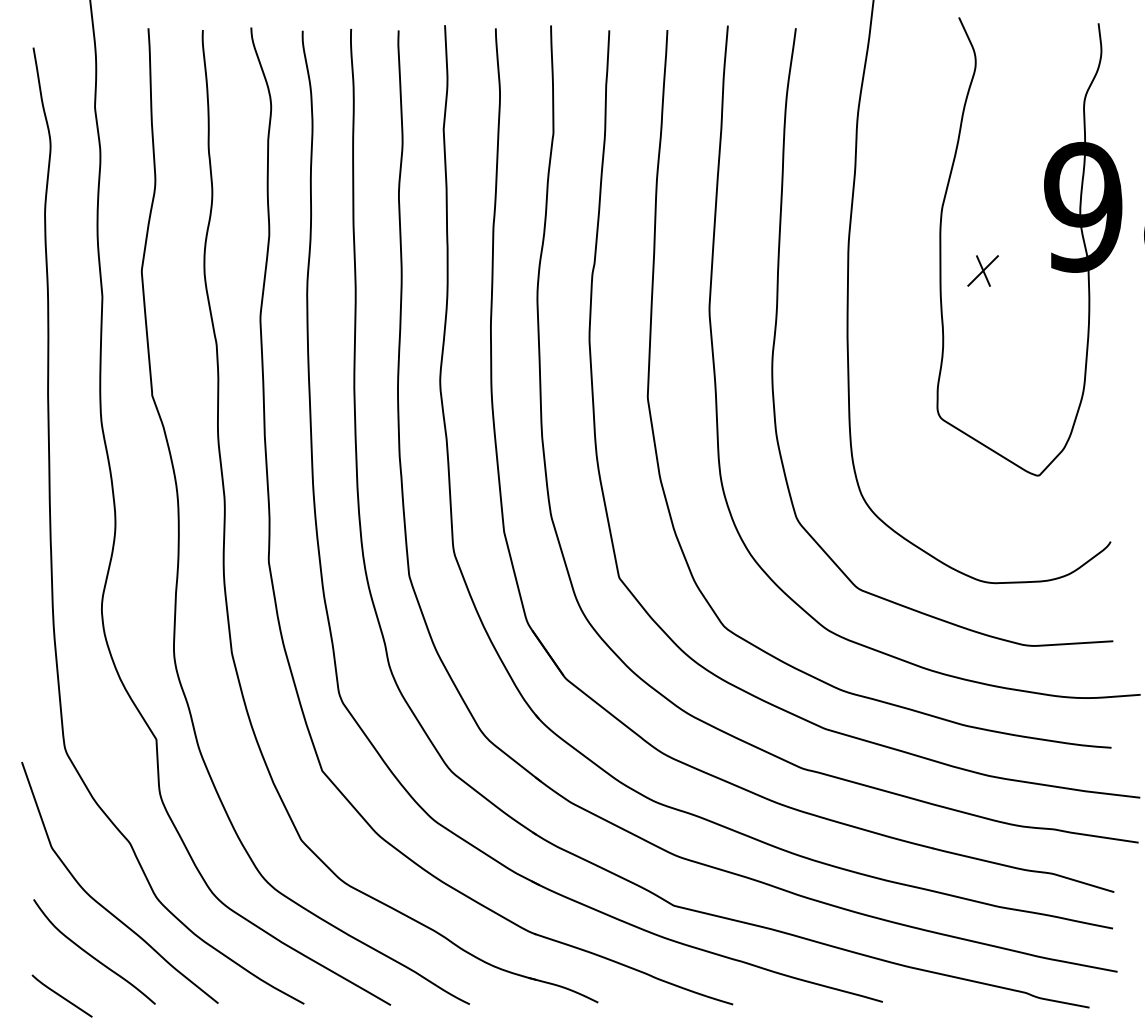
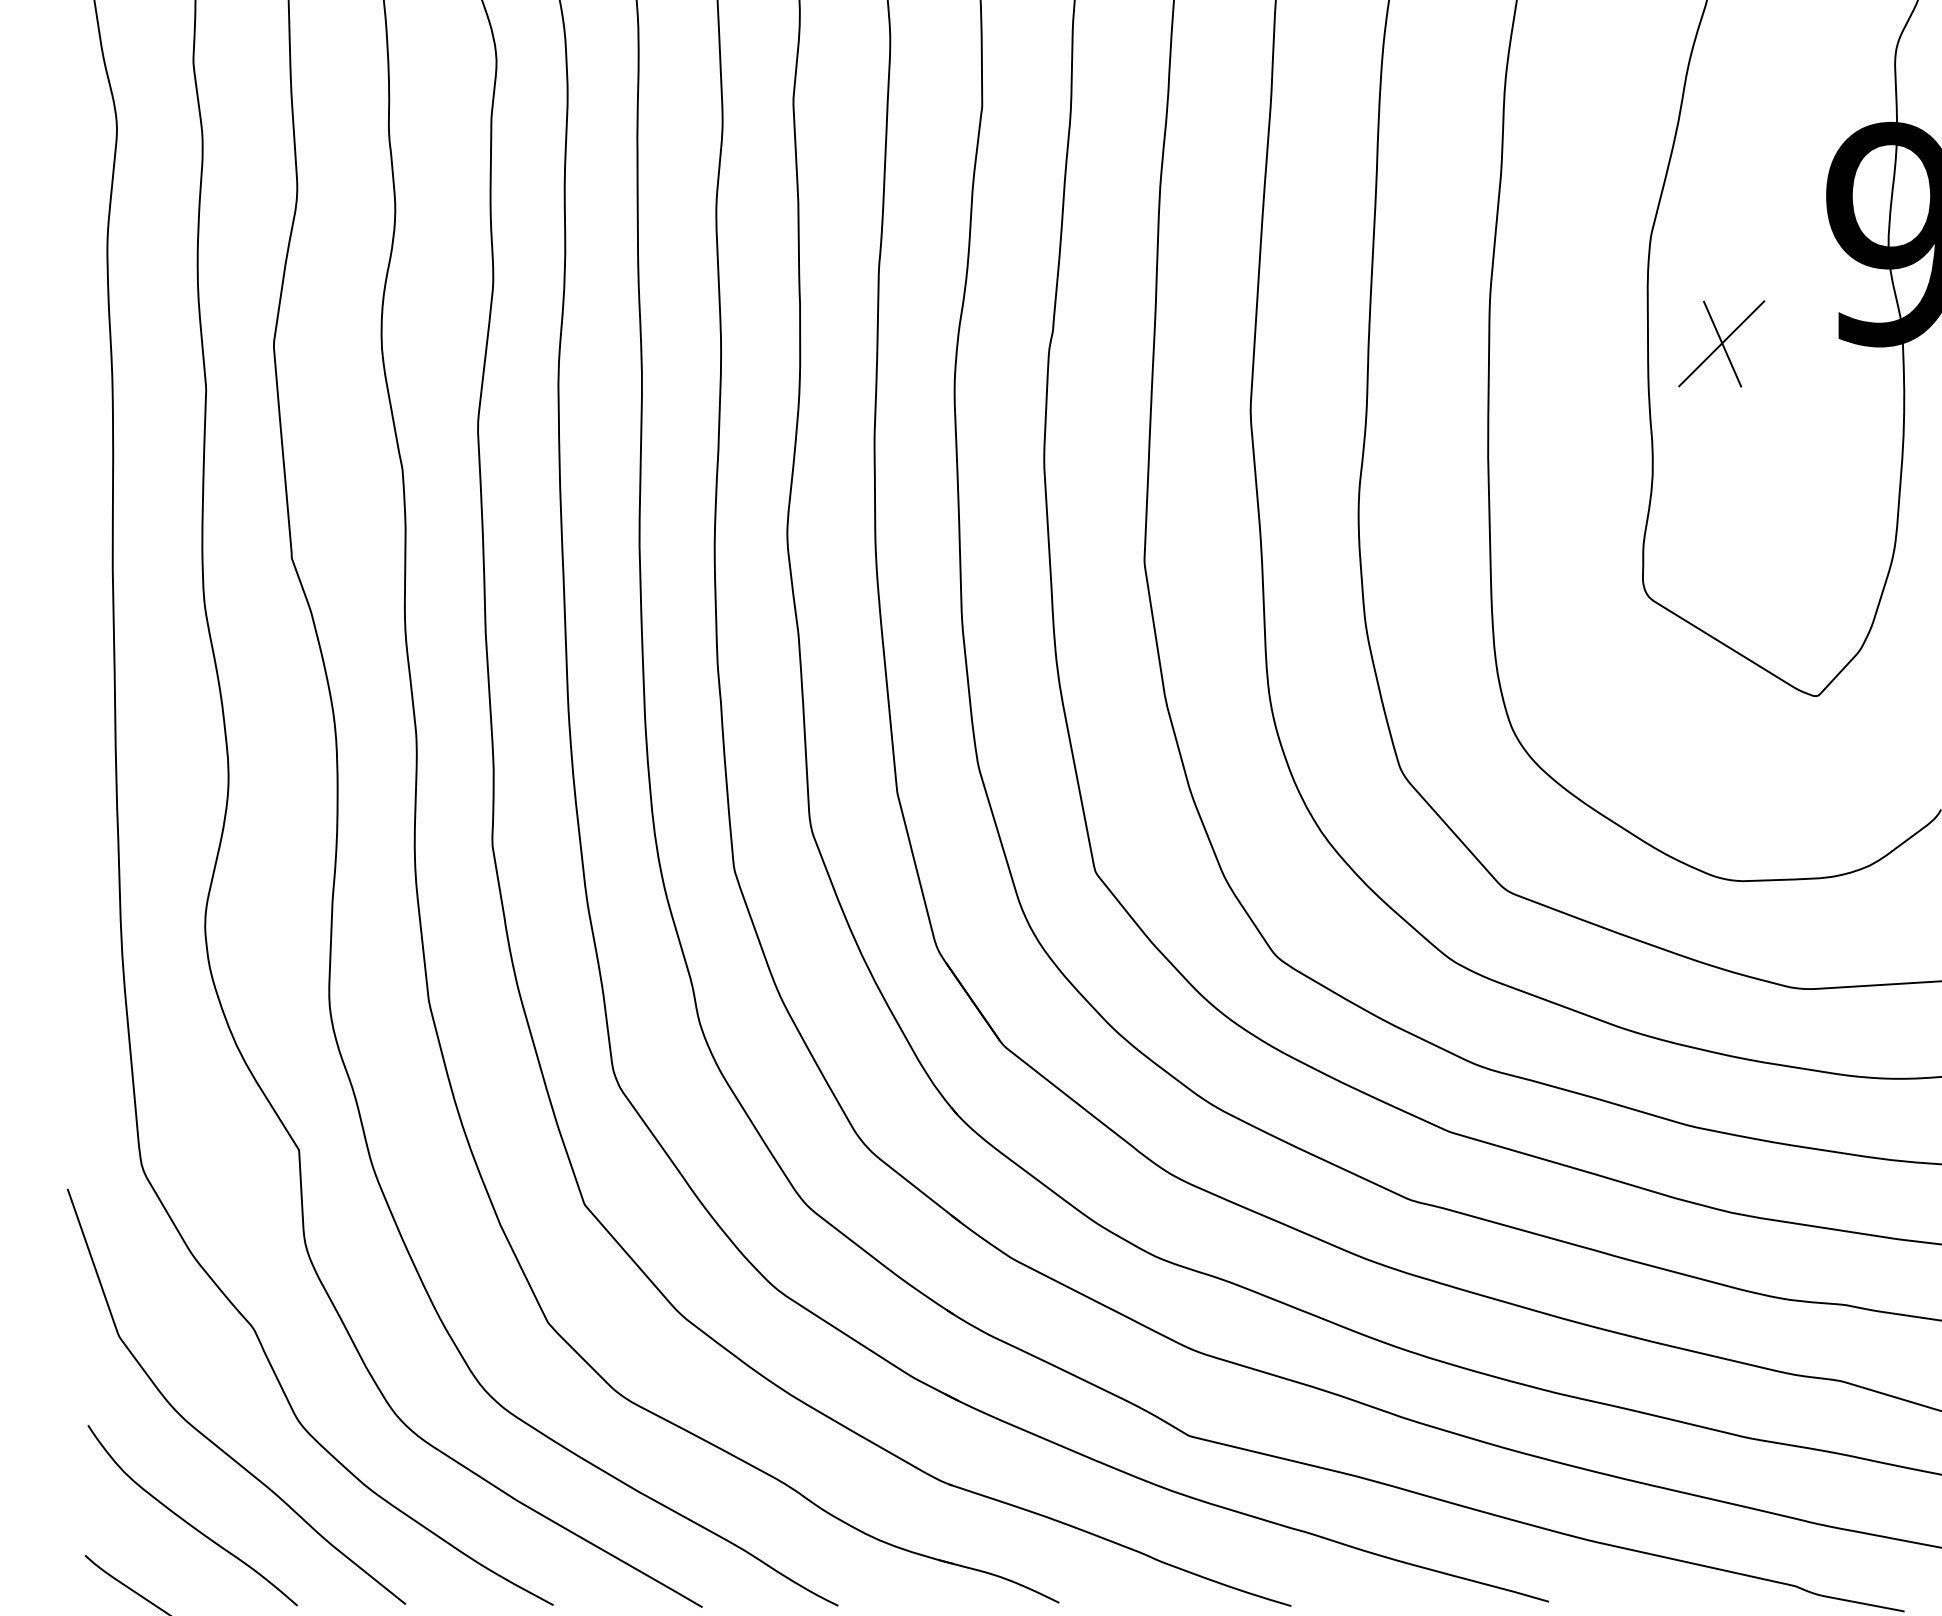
part: (982, 270) -> (1720, 343), size x1.67

